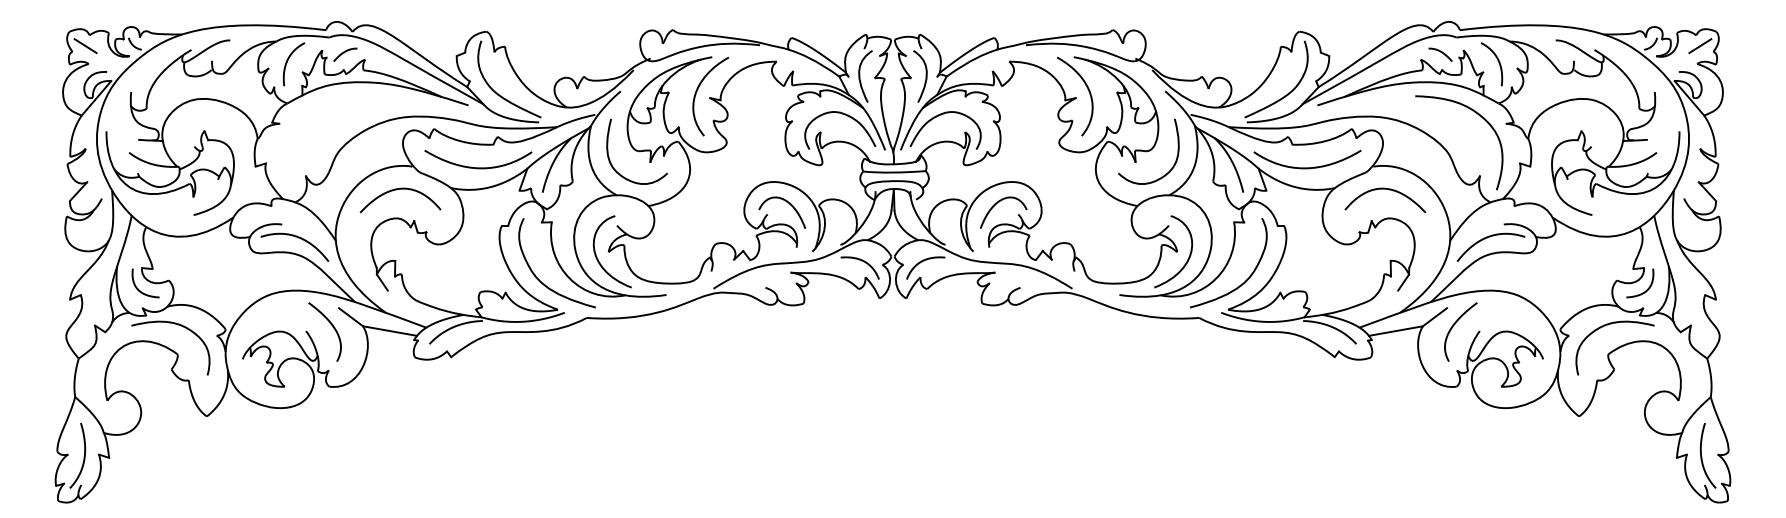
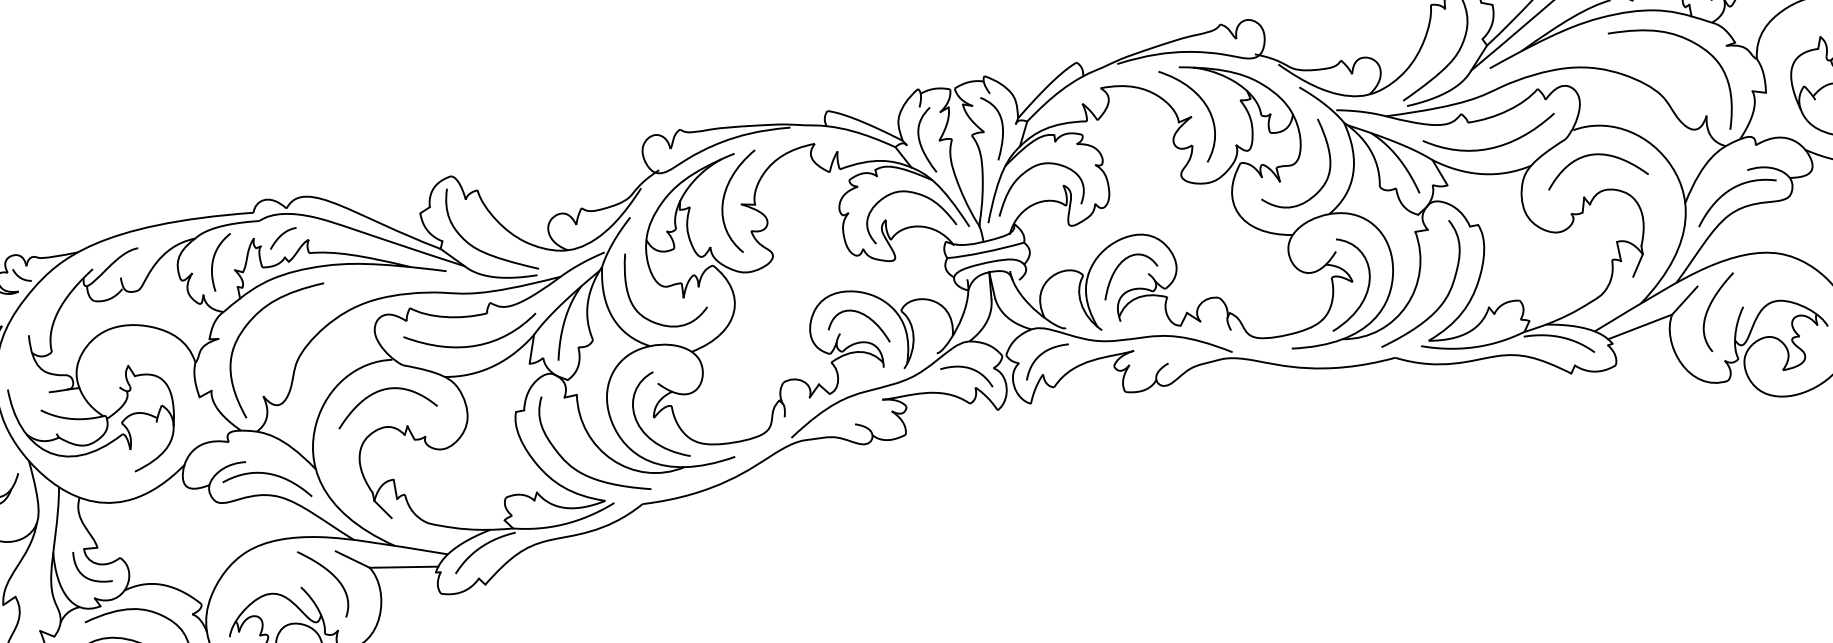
curve: (306, 116) -> (250, 323), added

